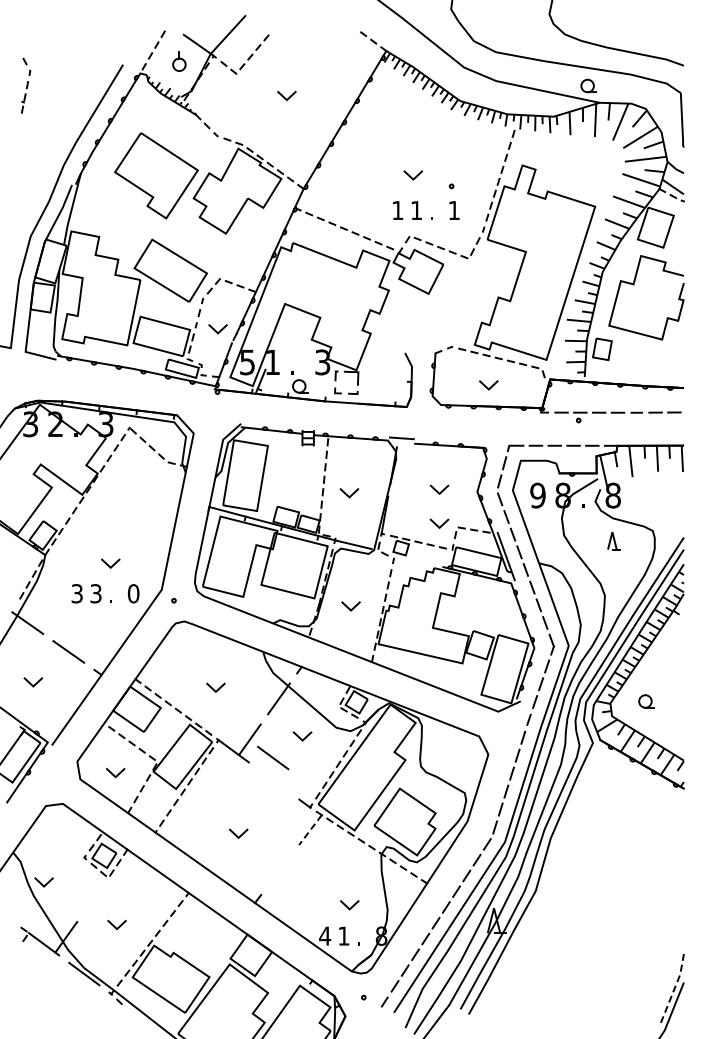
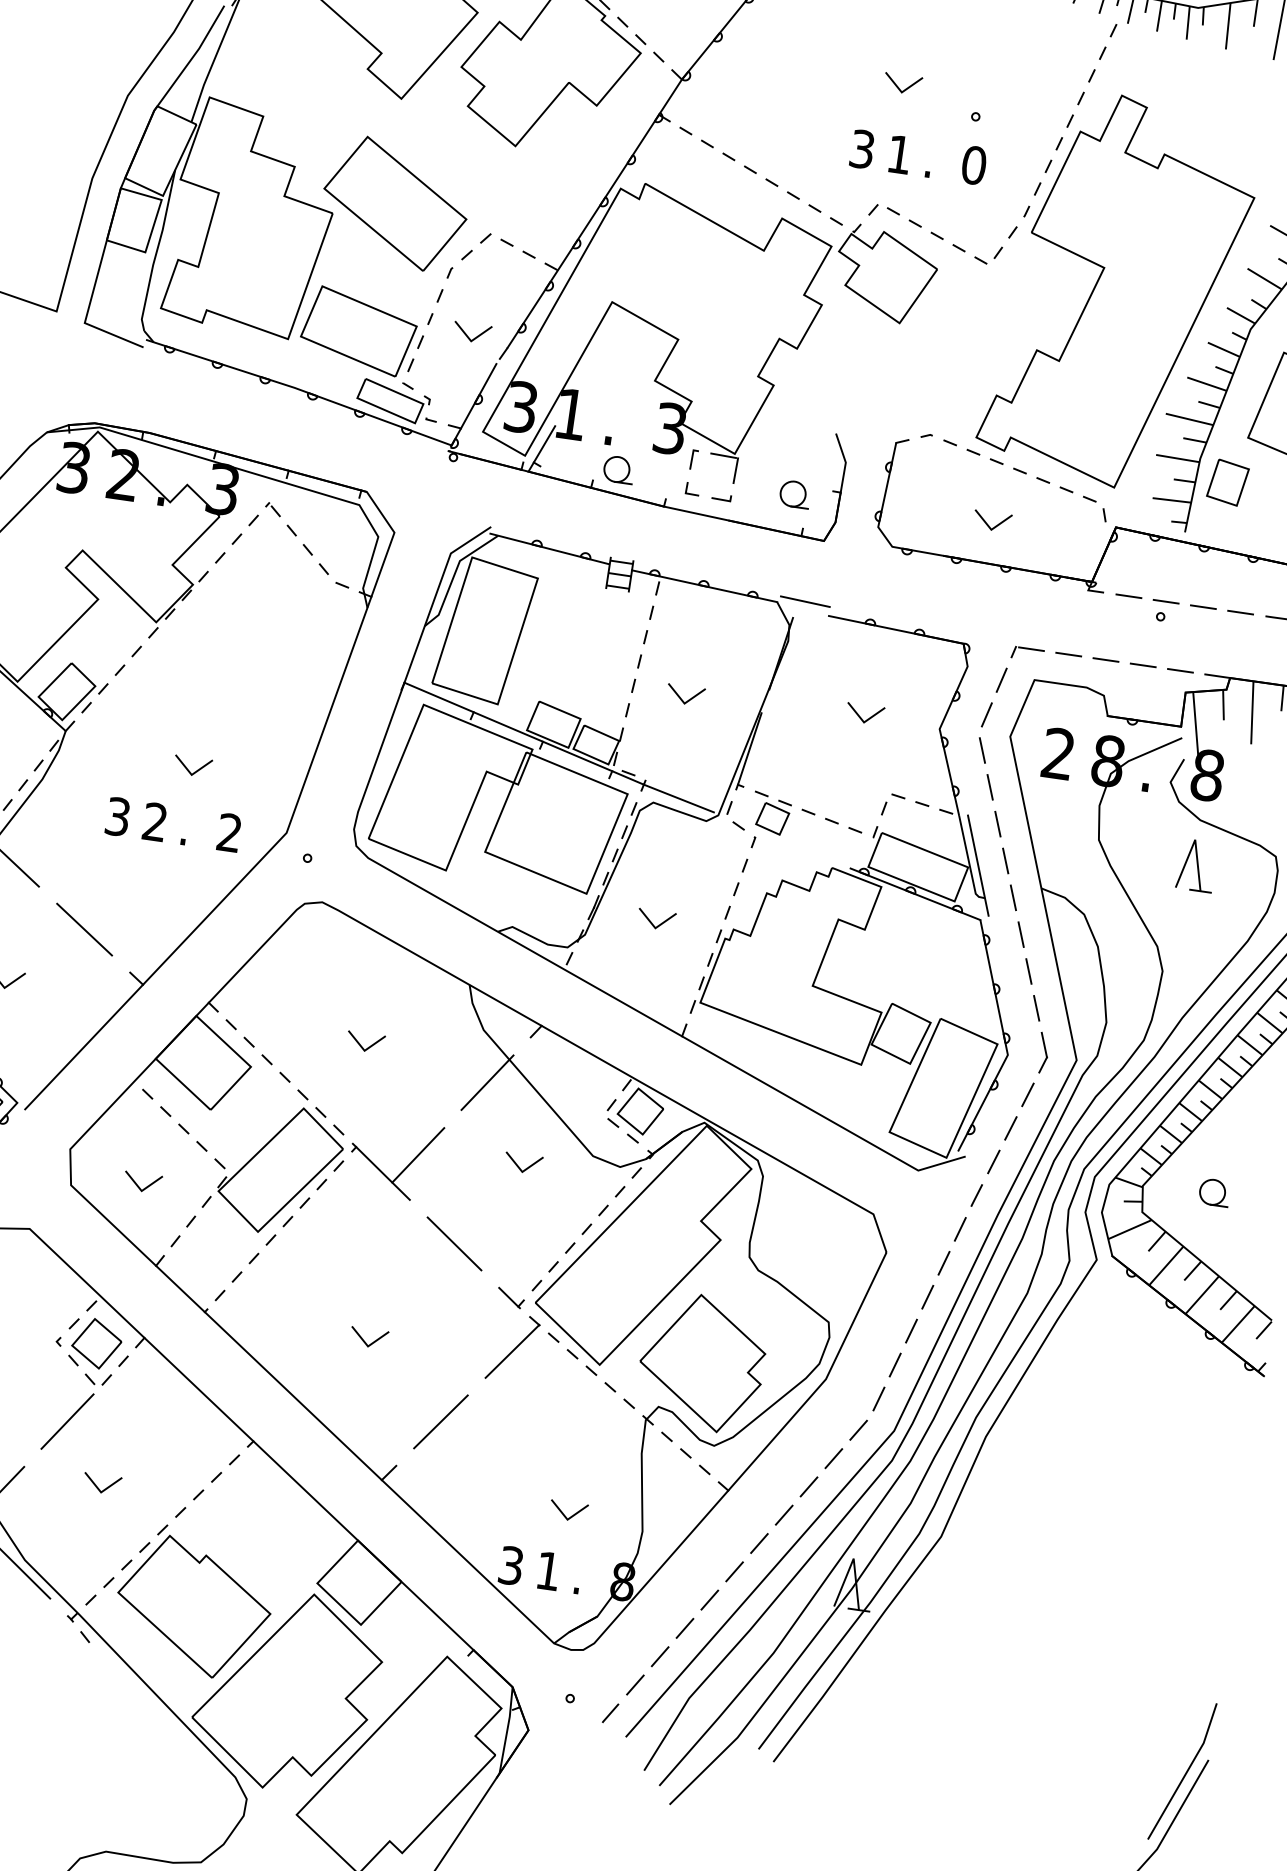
text: (397, 210) -> (861, 149), 1 -> 3
text: (454, 210) -> (974, 165), 1 -> 0
text: (247, 361) -> (521, 405), 5 -> 3
part: (389, 385) -> (795, 493), added
text: (537, 495) -> (1057, 753), 9 -> 2
line: (437, 524) -> (851, 782), removed
part: (613, 540) -> (1195, 864), size x1.43
text: (95, 593) -> (154, 821), 3 -> 2
text: (133, 593) -> (229, 832), 0 -> 2
line: (273, 757) -> (455, 1242), moved
line: (310, 830) -> (512, 1352), dashed -> solid
line: (279, 869) -> (439, 1420), added
line: (95, 896) -> (67, 1421), added
text: (325, 935) -> (512, 1564), 4 -> 3
line: (673, 990) -> (1185, 1772), dashed -> solid

